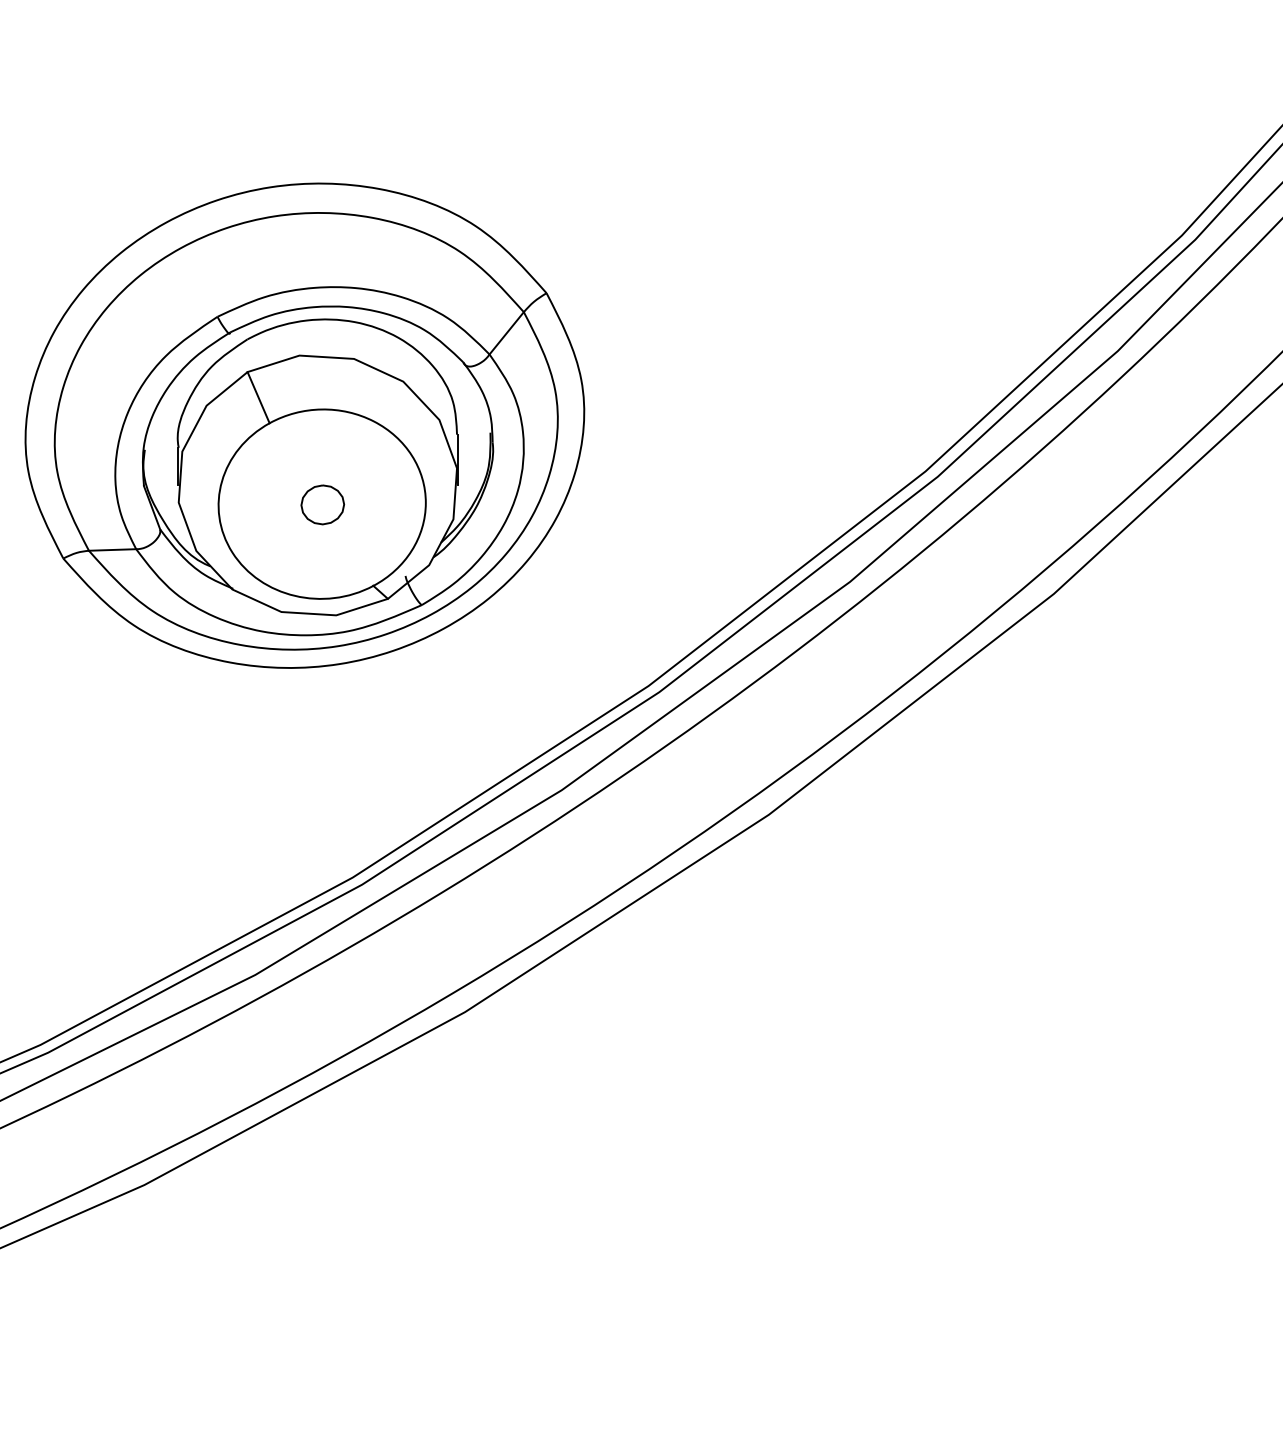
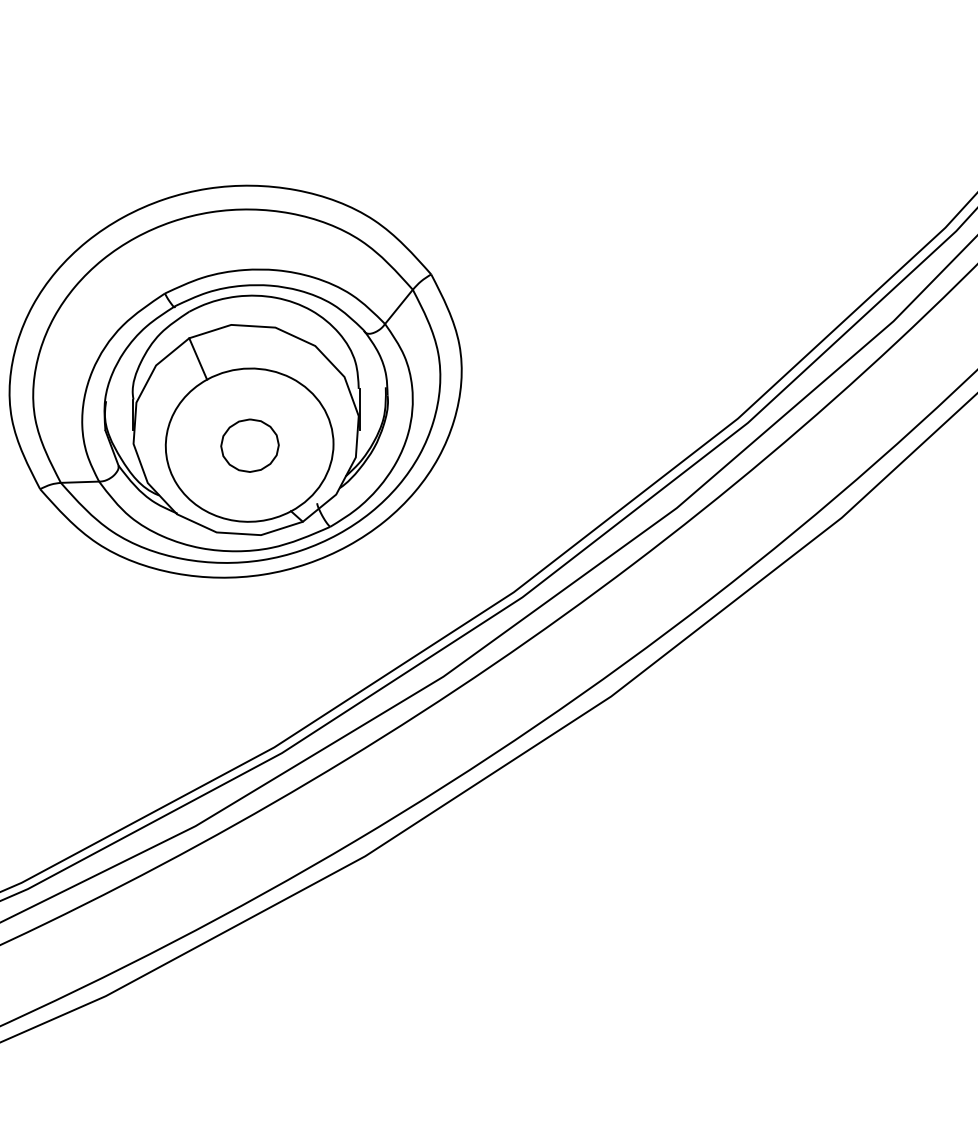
part: (322, 504) -> (249, 445), size x1.67

